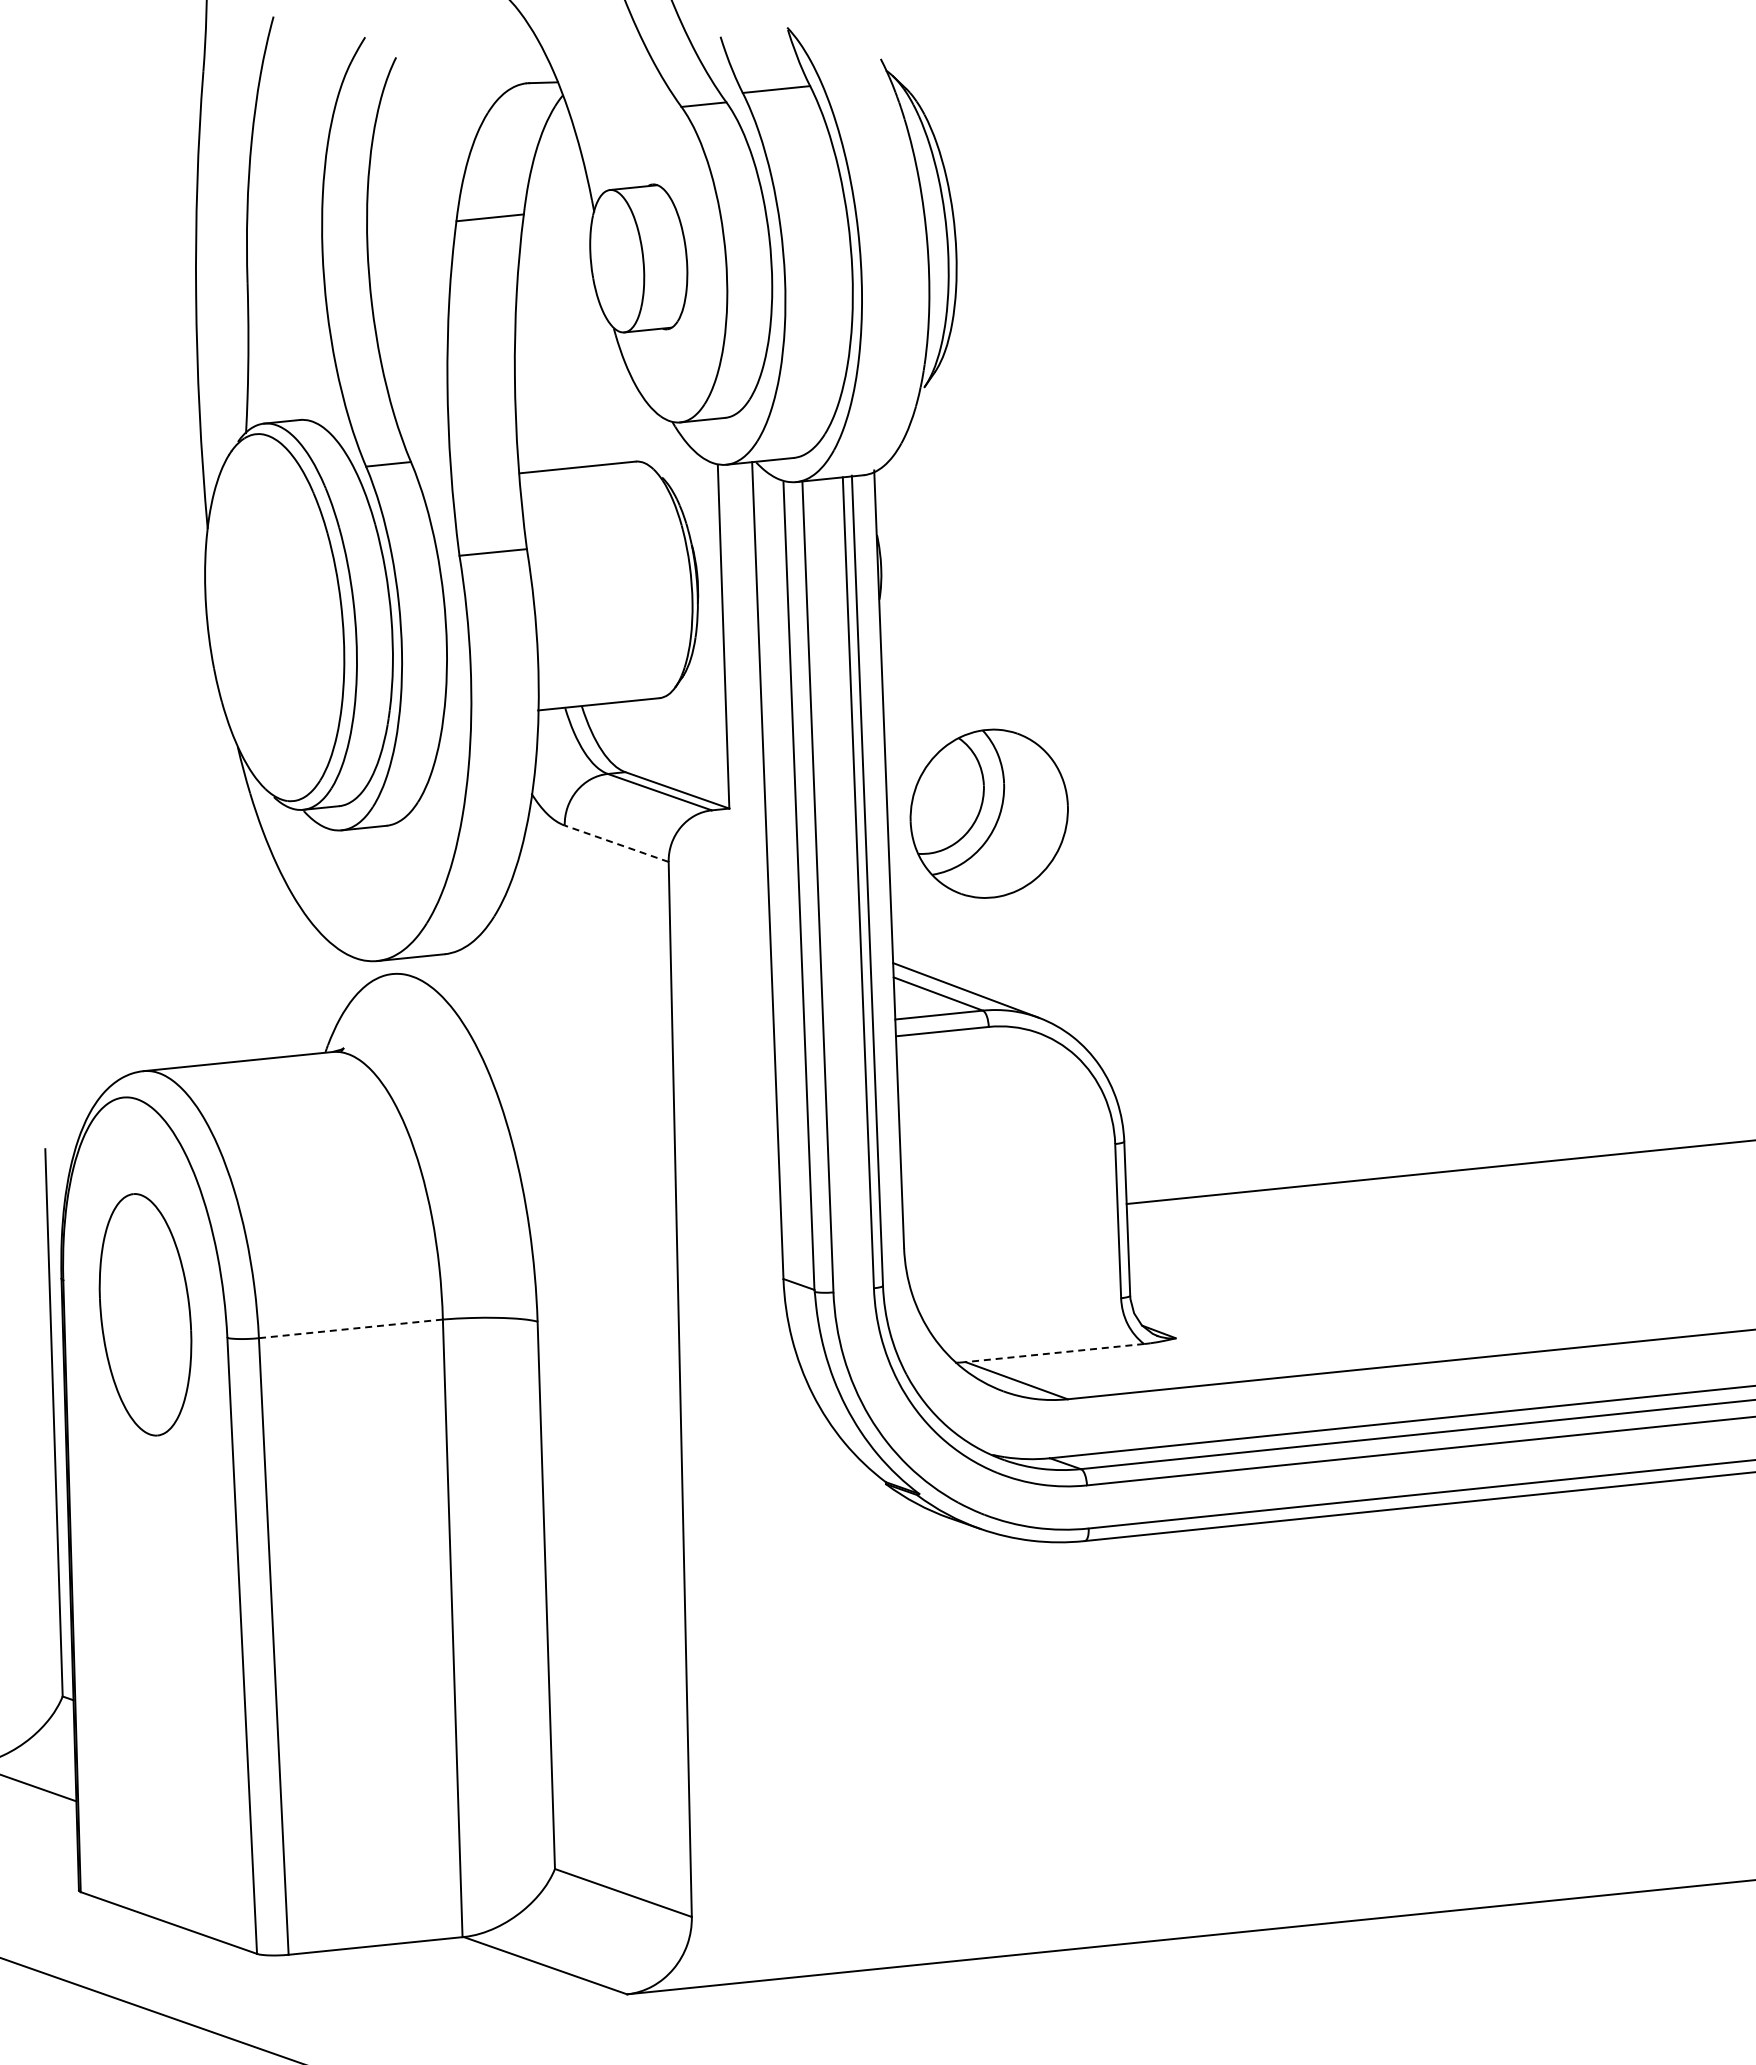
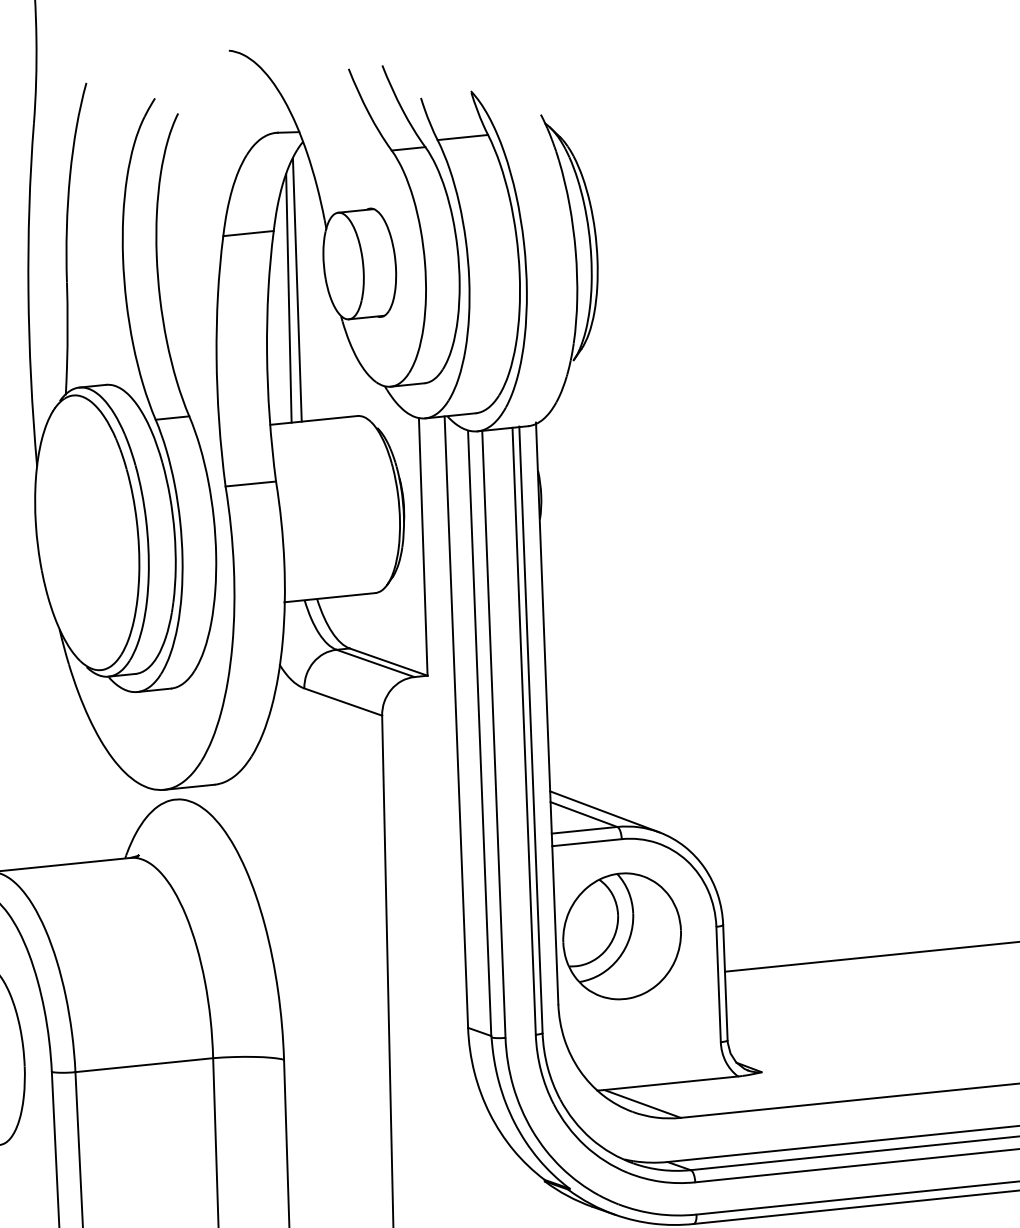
line: (555, 293) -> (297, 290), added
line: (543, 304) -> (288, 298), added
part: (988, 813) -> (621, 936), moved
line: (616, 843) -> (343, 701), dashed -> solid
line: (350, 1328) -> (144, 1064), dashed -> solid
line: (1054, 1353) -> (670, 1083), dashed -> solid

